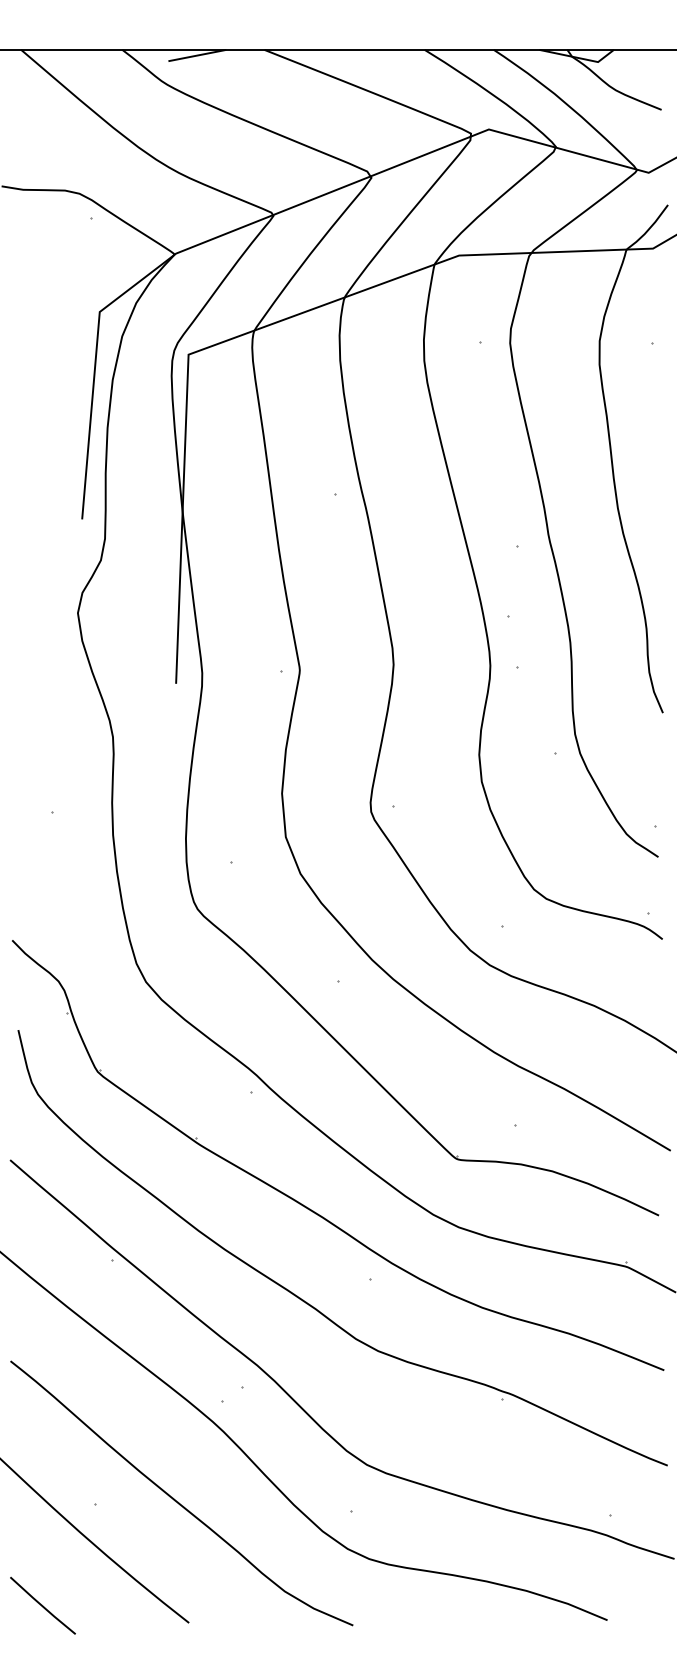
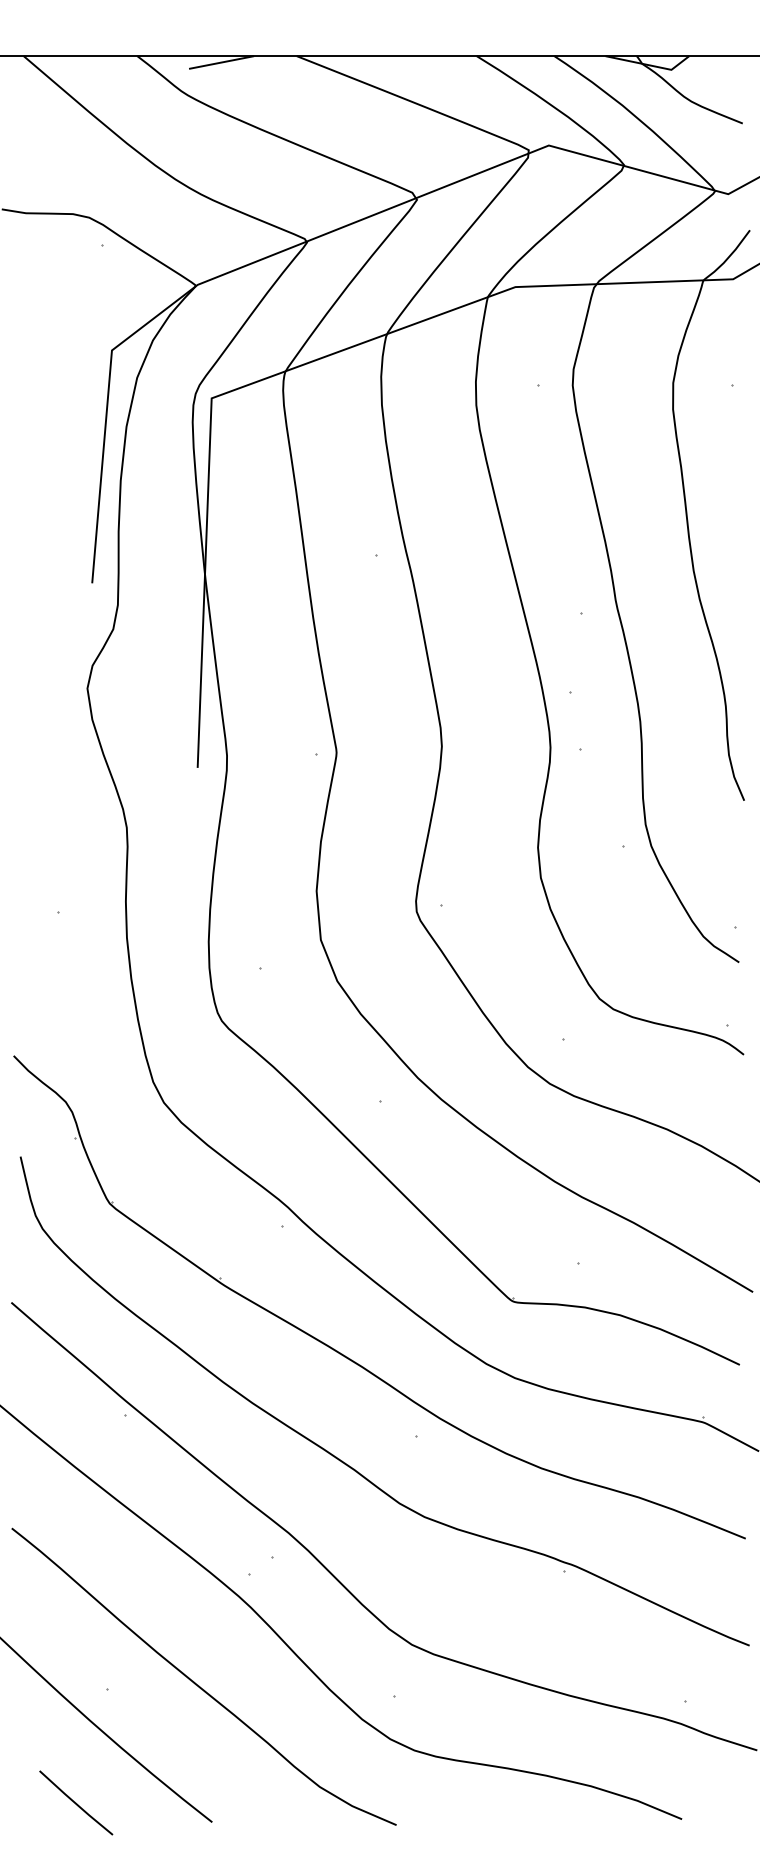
line: (43, 1605) -> (76, 1802), moved

